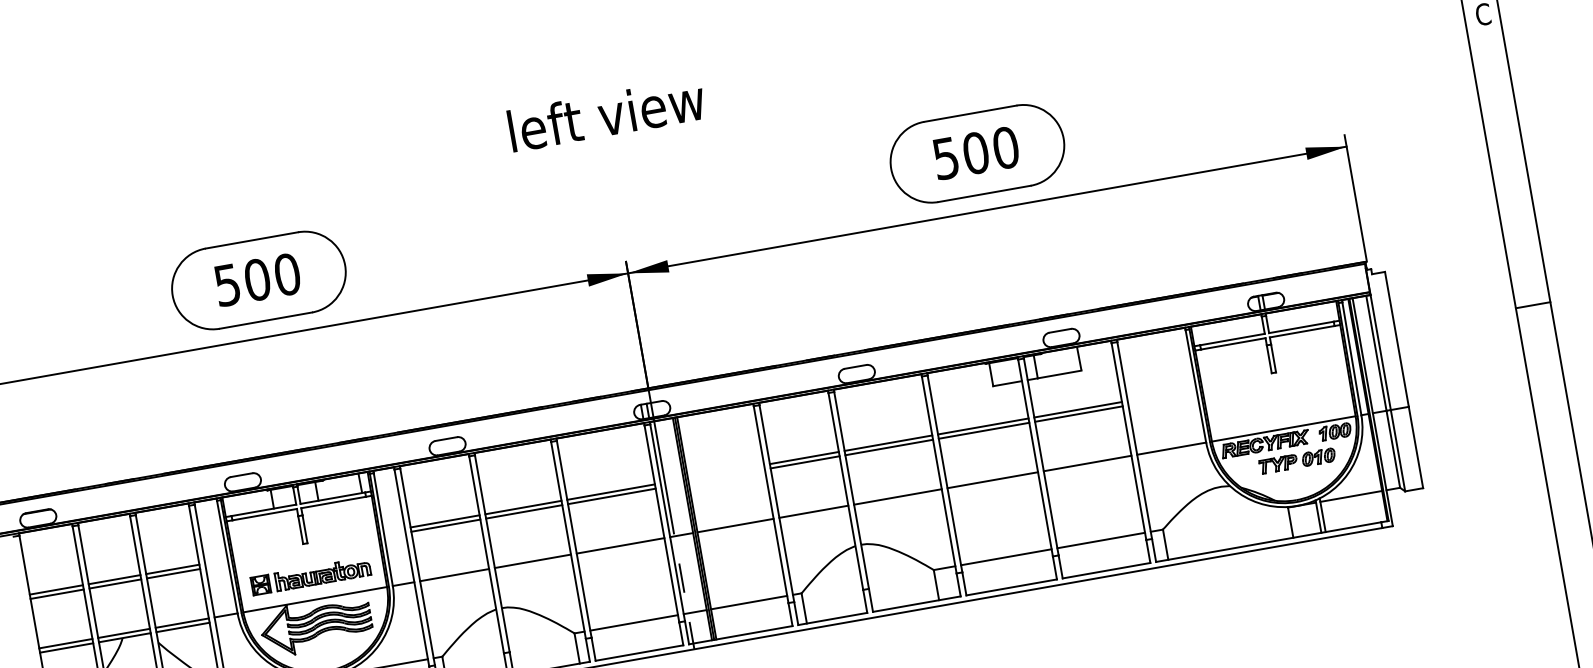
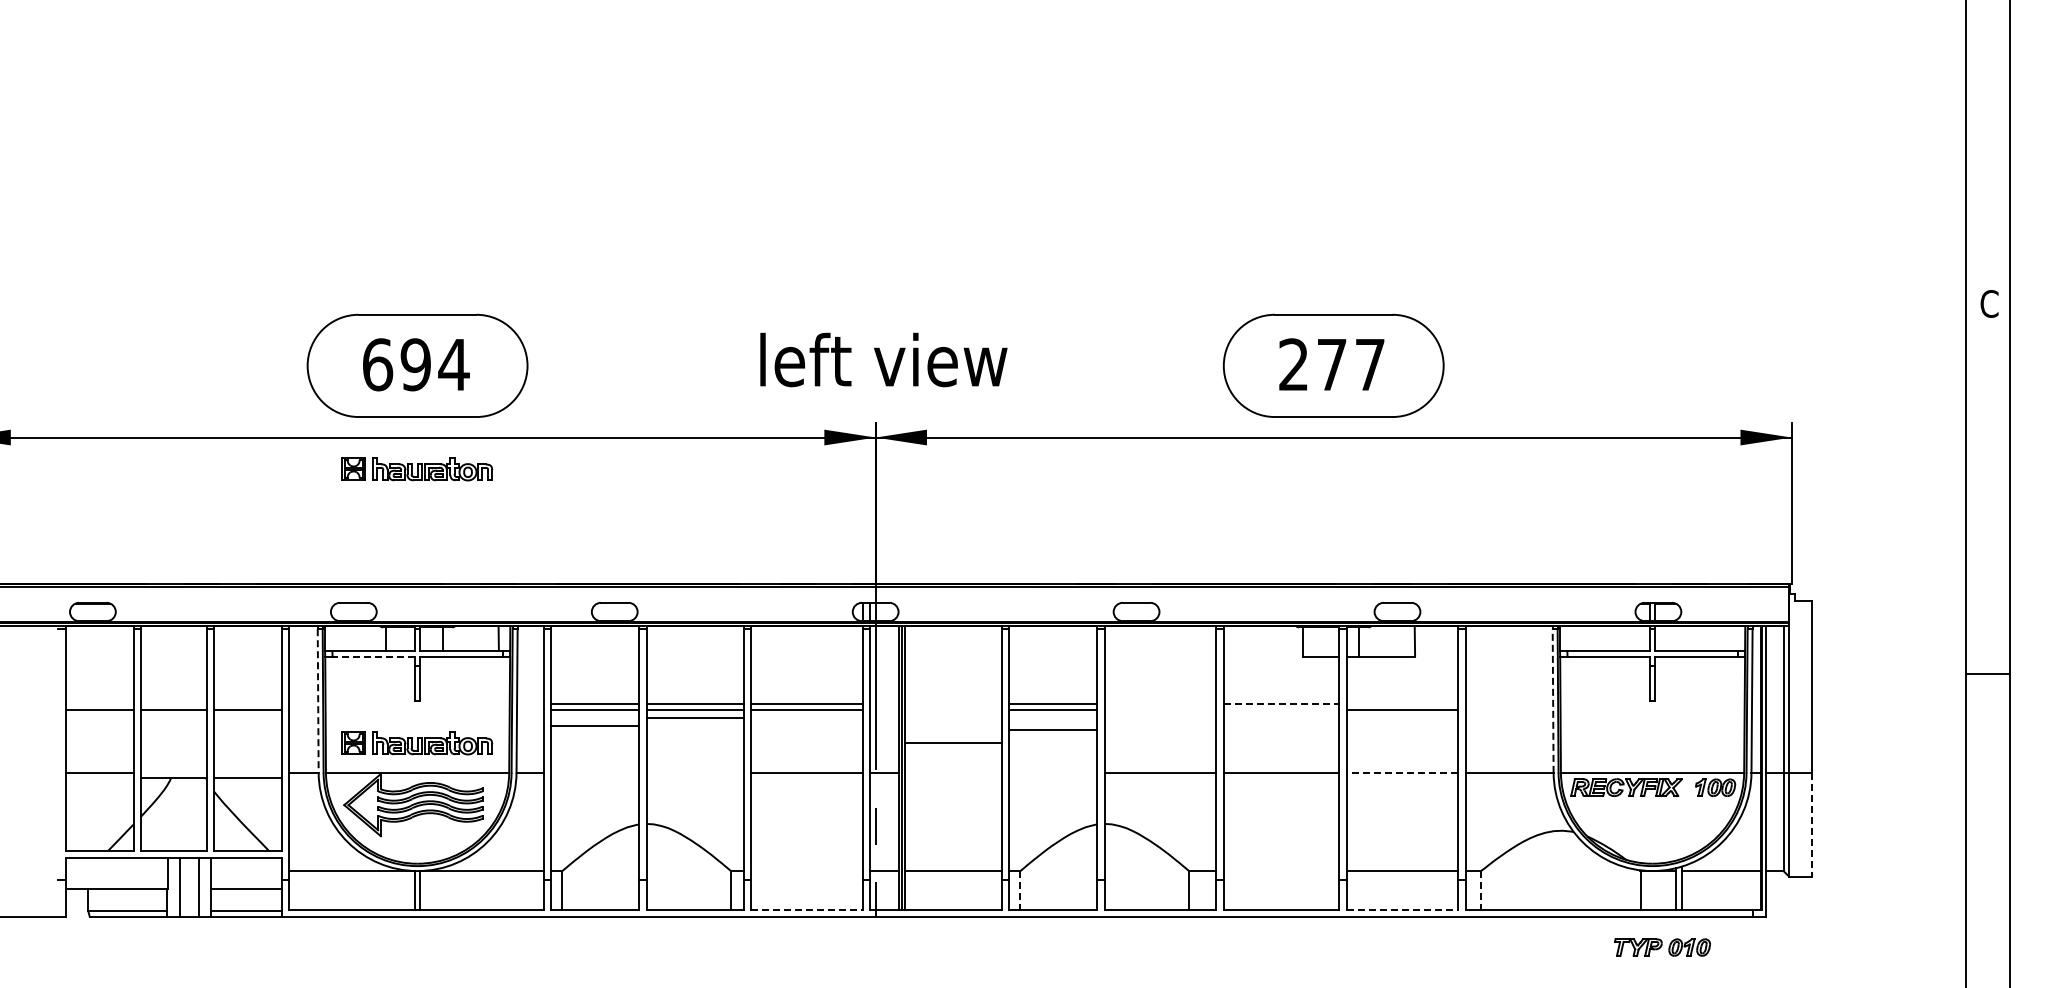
text: (606, 114) -> (883, 359), moved
text: (976, 152) -> (1332, 364), 500 -> 277
text: (257, 279) -> (416, 364), 500 -> 694
part: (273, 361) -> (417, 469), added
line: (1196, 386) -> (1553, 701), solid -> dashed
line: (1078, 409) -> (1402, 704), removed
line: (983, 426) -> (1281, 704), solid -> dashed
line: (984, 430) -> (1281, 709), removed
line: (888, 443) -> (1160, 704), removed
line: (889, 447) -> (1160, 709), removed
line: (1415, 447) -> (1811, 824), solid -> dashed
part: (1297, 460) -> (1662, 947), moved
line: (1087, 463) -> (1402, 772), solid -> dashed
line: (813, 511) -> (1053, 729), moved
line: (264, 514) -> (373, 656), solid -> dashed
line: (735, 525) -> (953, 742), moved
line: (1165, 544) -> (1481, 890), solid -> dashed
line: (227, 557) -> (318, 701), solid -> dashed
line: (1006, 557) -> (1281, 871), removed
line: (532, 561) -> (694, 717), moved
line: (173, 569) -> (248, 704), removed
line: (1106, 570) -> (1402, 909), solid -> dashed
line: (454, 574) -> (595, 725), moved
line: (114, 579) -> (173, 704), removed
line: (56, 590) -> (99, 704), removed
line: (804, 608) -> (1020, 890), solid -> dashed
line: (182, 622) -> (248, 772), removed
line: (633, 623) -> (806, 871), removed
line: (123, 633) -> (173, 772), removed
line: (66, 648) -> (99, 778), removed
line: (639, 653) -> (806, 909), solid -> dashed

